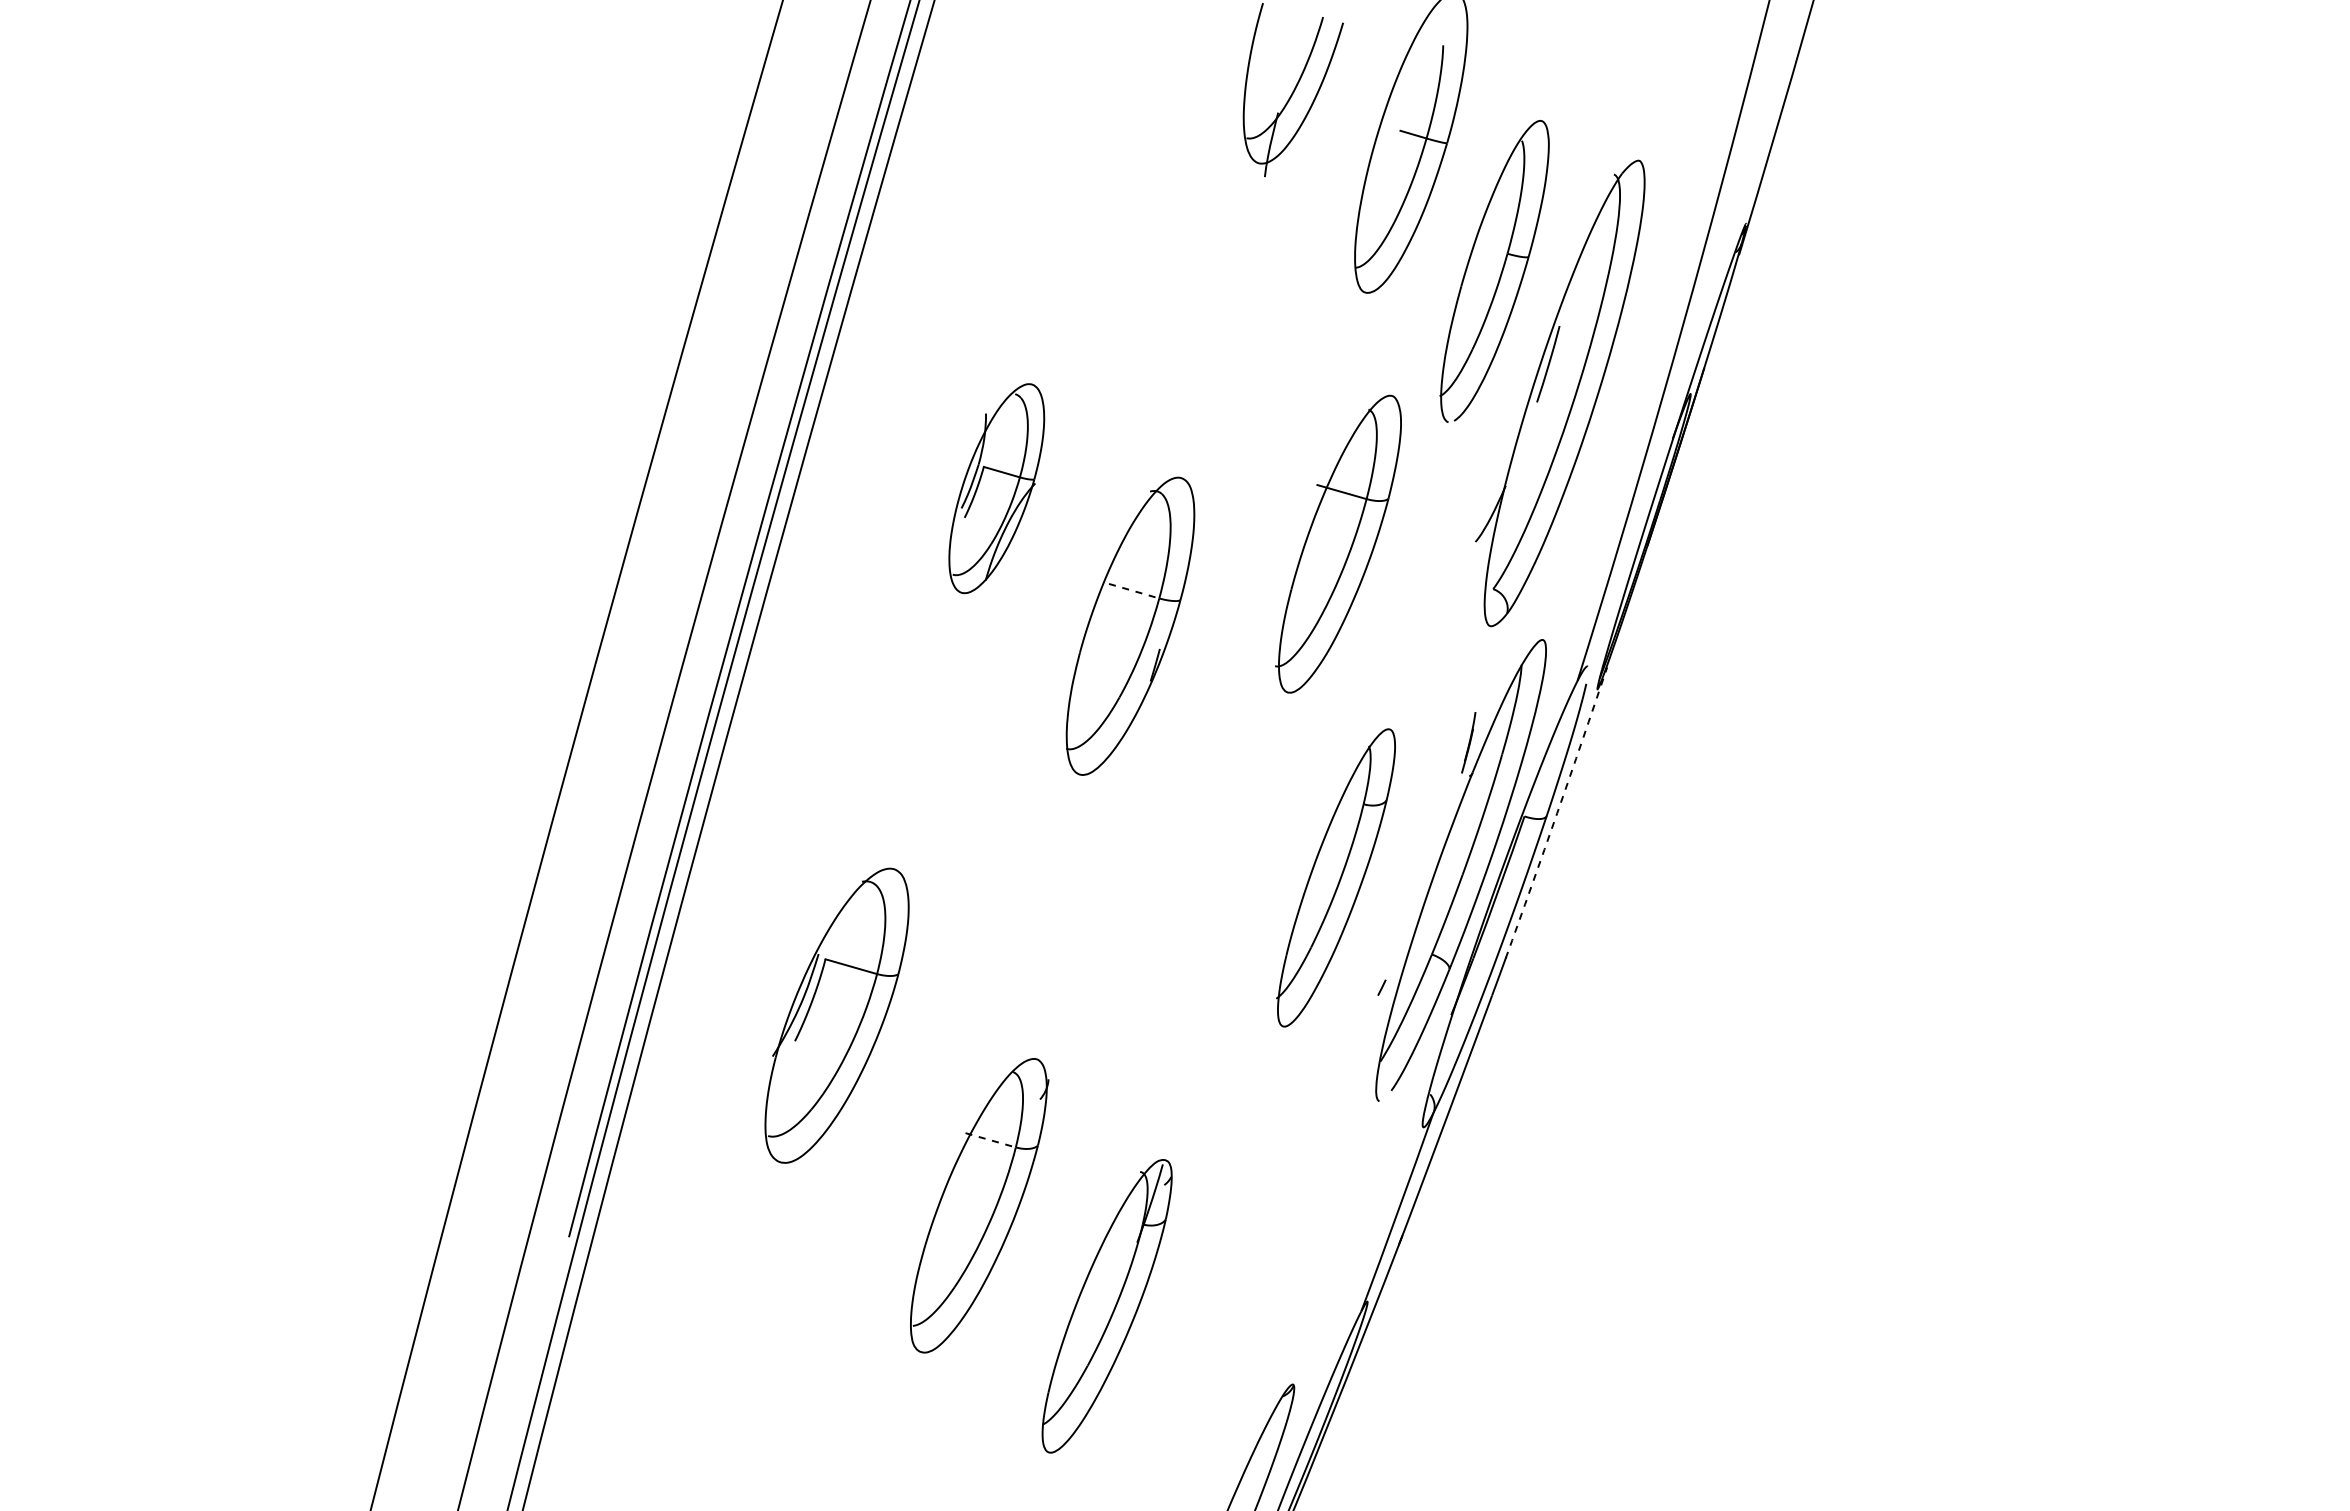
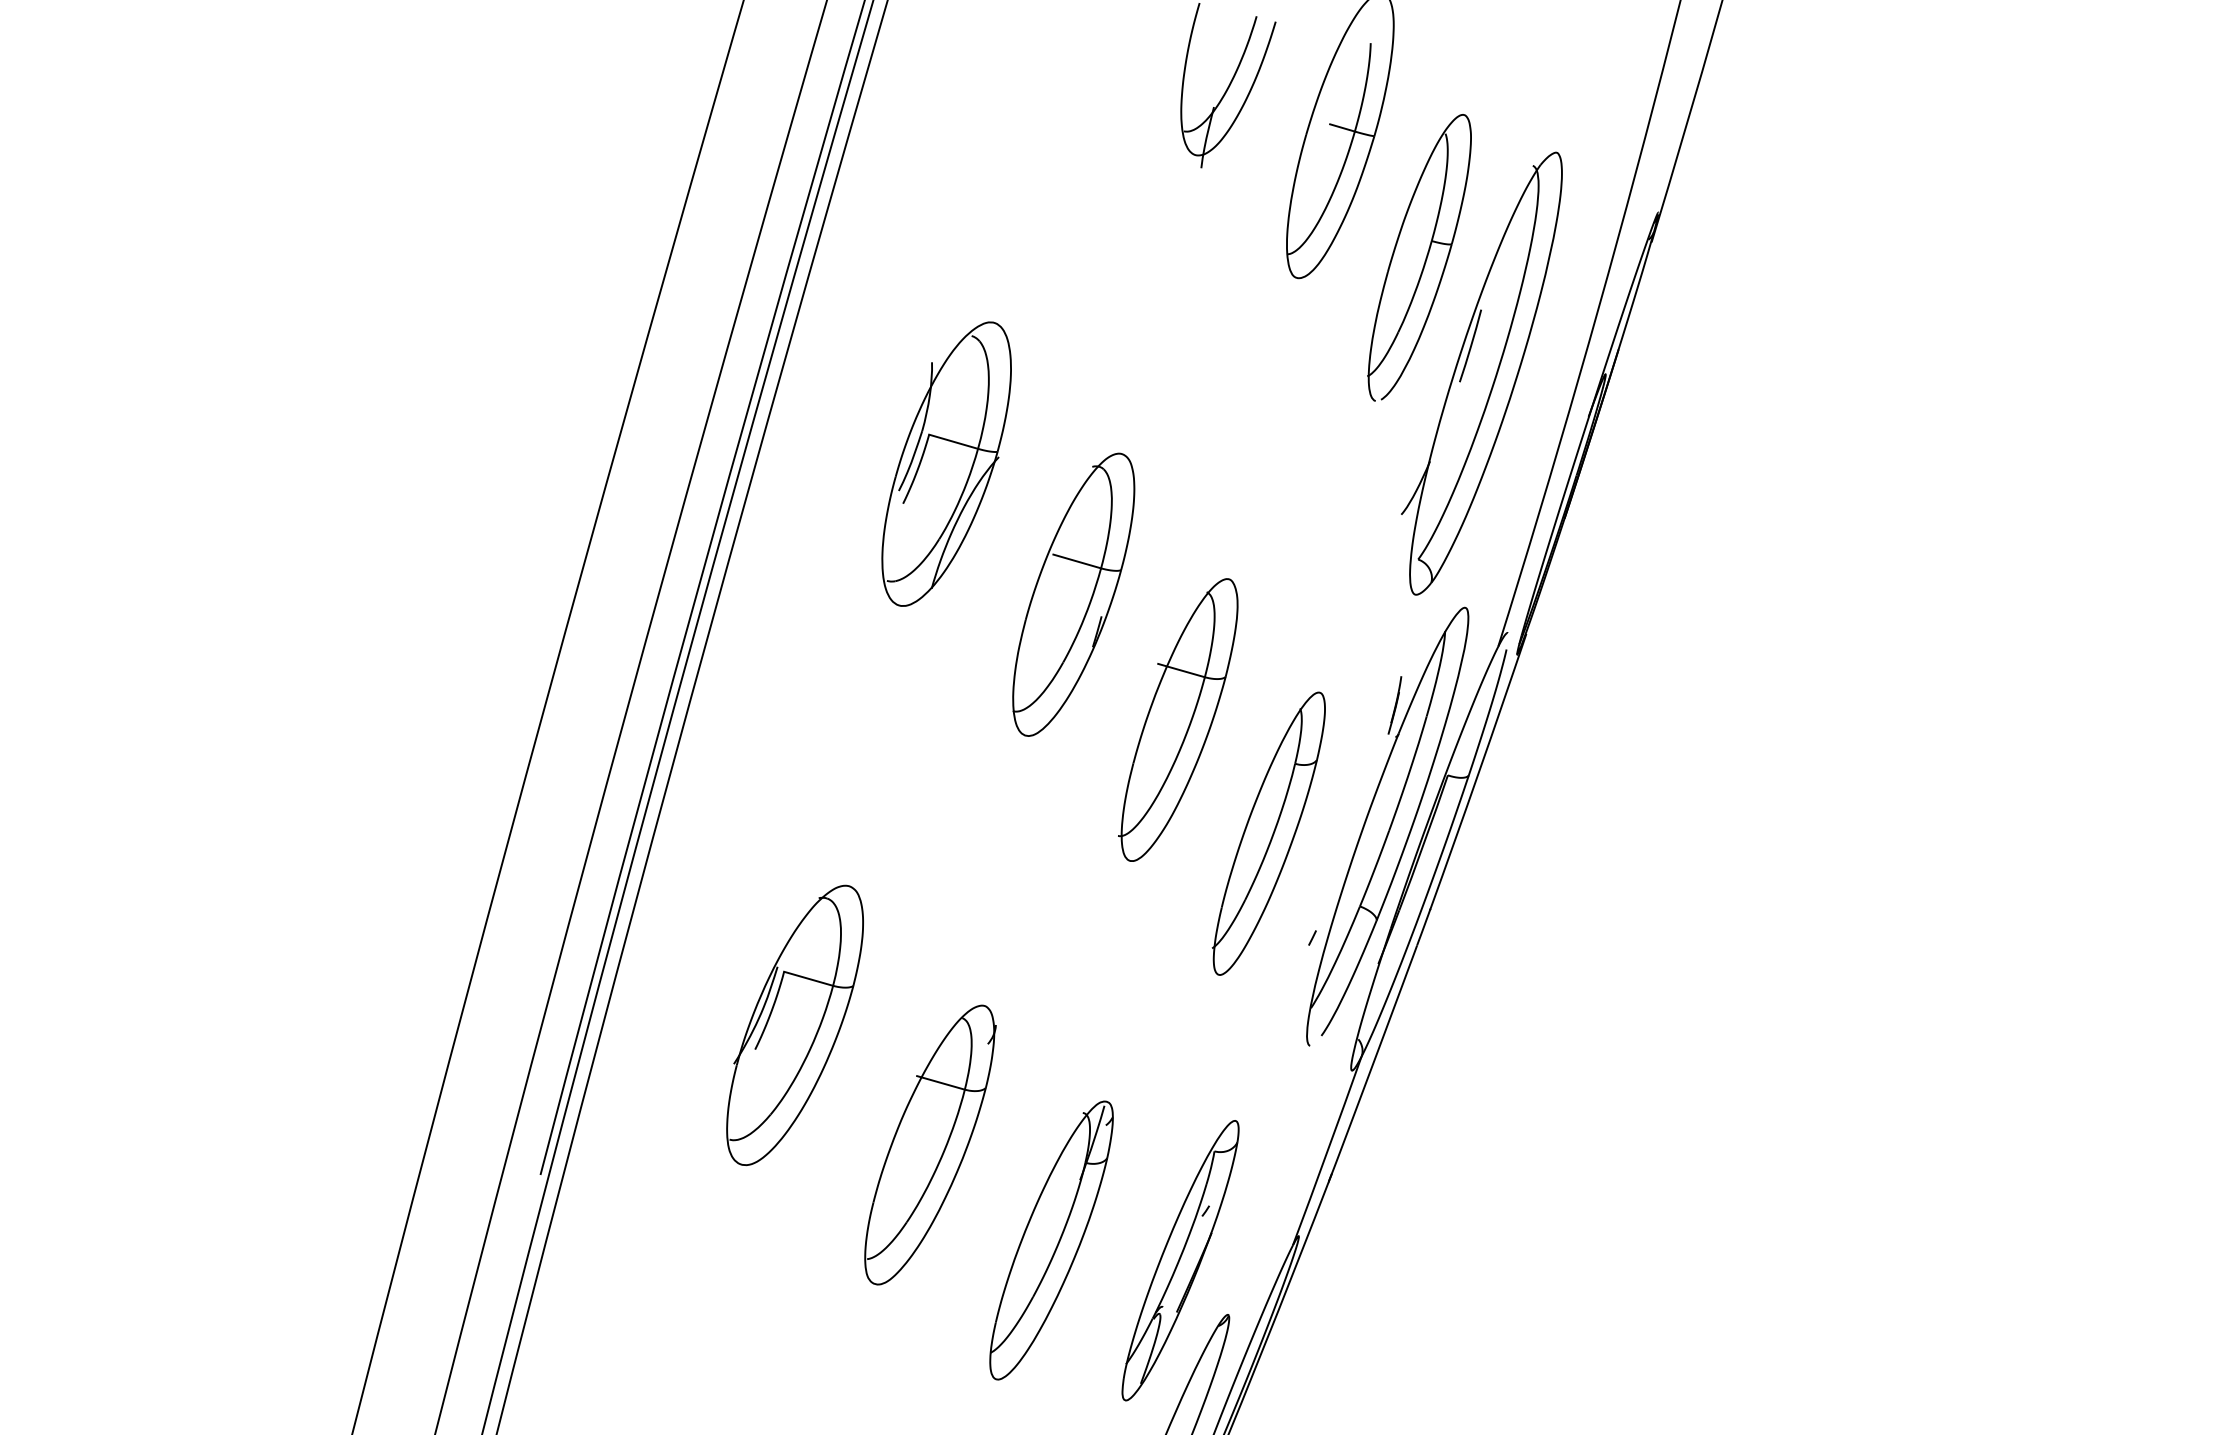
part: (996, 488) -> (946, 463), size x1.43
part: (1338, 543) -> (1178, 719), moved
line: (1134, 591) -> (1077, 561), dashed -> solid
arc: (1557, 813) -> (1479, 772), dashed -> solid
part: (836, 1015) -> (794, 1025), moved
line: (991, 1140) -> (941, 1083), dashed -> solid
part: (1243, 1327) -> (1181, 1260), added

